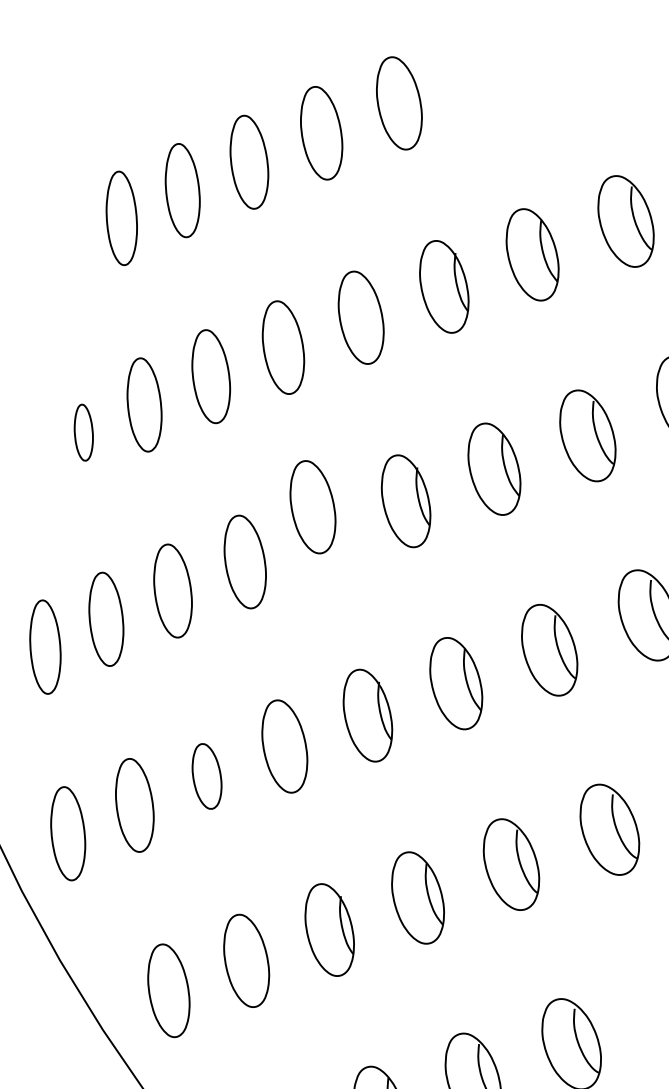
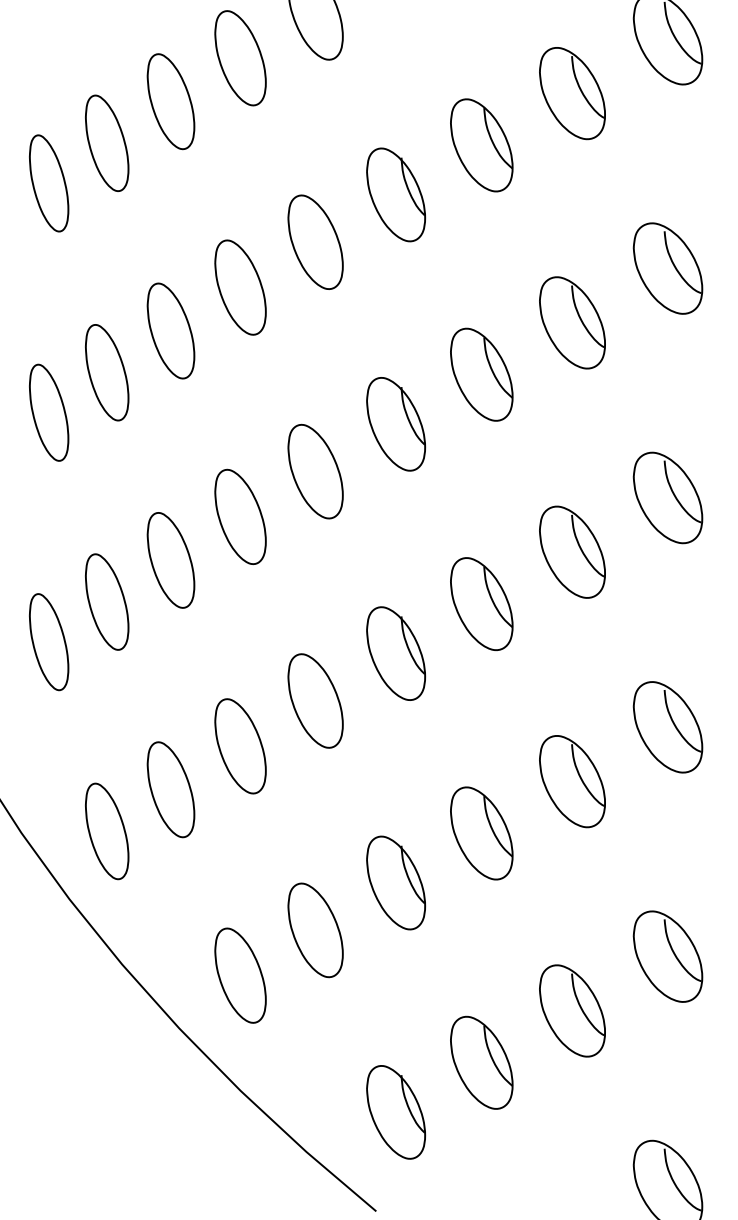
part: (84, 432) -> (49, 412), size x1.67
part: (312, 507) -> (315, 471), moved
part: (207, 776) -> (240, 746), size x1.43

